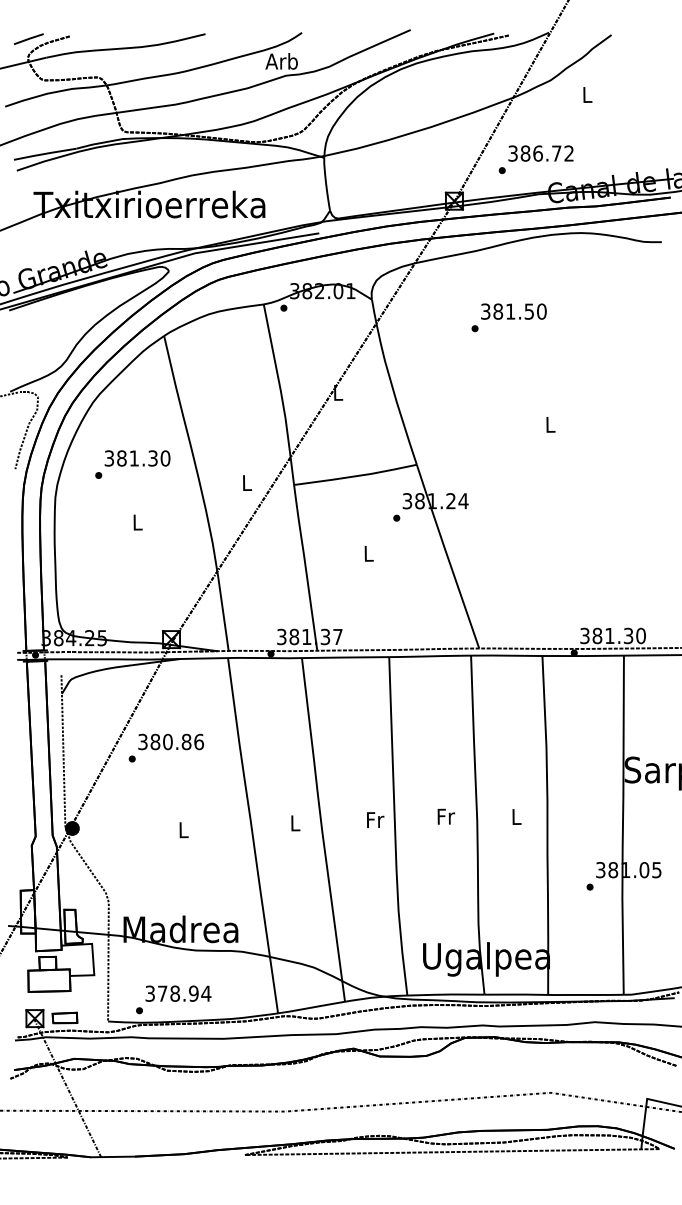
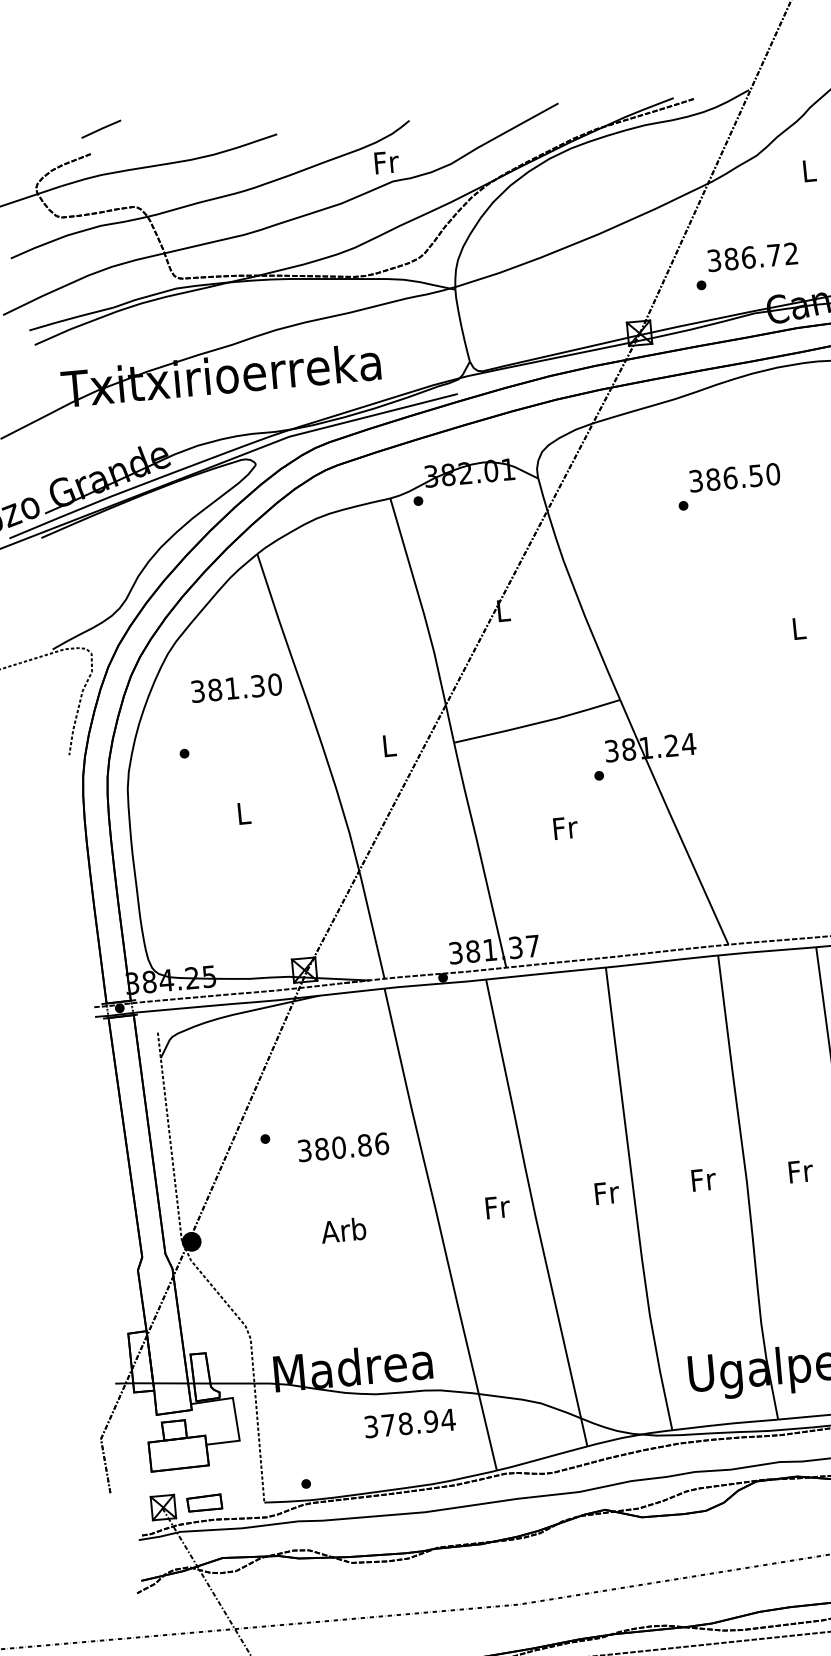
line: (28, 38) -> (100, 128), moved
text: (281, 61) -> (384, 162), Arb -> Fr
text: (510, 311) -> (730, 477), 381.50 -> 386.50
text: (137, 458) -> (236, 688), moved
text: (368, 553) -> (564, 827), L -> Fr
text: (170, 741) -> (342, 1146), moved
text: (516, 816) -> (800, 1170), L -> Fr
text: (295, 823) -> (497, 1207), L -> Fr
text: (182, 829) -> (343, 1229), L -> Arb
text: (178, 993) -> (410, 1423), moved

